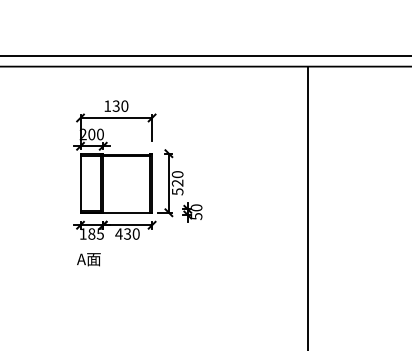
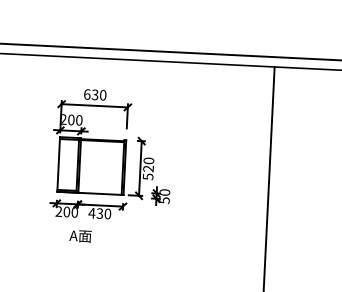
text: (107, 105) -> (87, 93), 130 -> 630
text: (91, 233) -> (66, 211), 185 -> 200
text: (88, 259) -> (80, 236), moved

